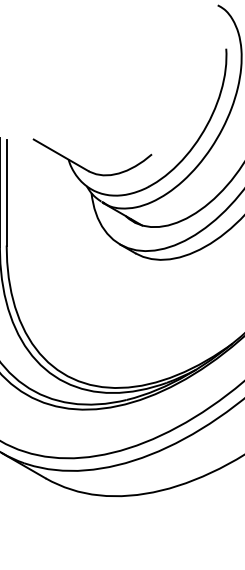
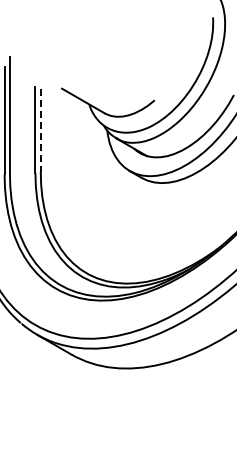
line: (6, 194) -> (40, 131), solid -> dashed

